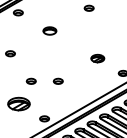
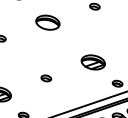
part: (49, 30) -> (47, 22), size x1.67
part: (97, 58) -> (93, 62), size x1.67
part: (30, 80) -> (16, 71), removed

